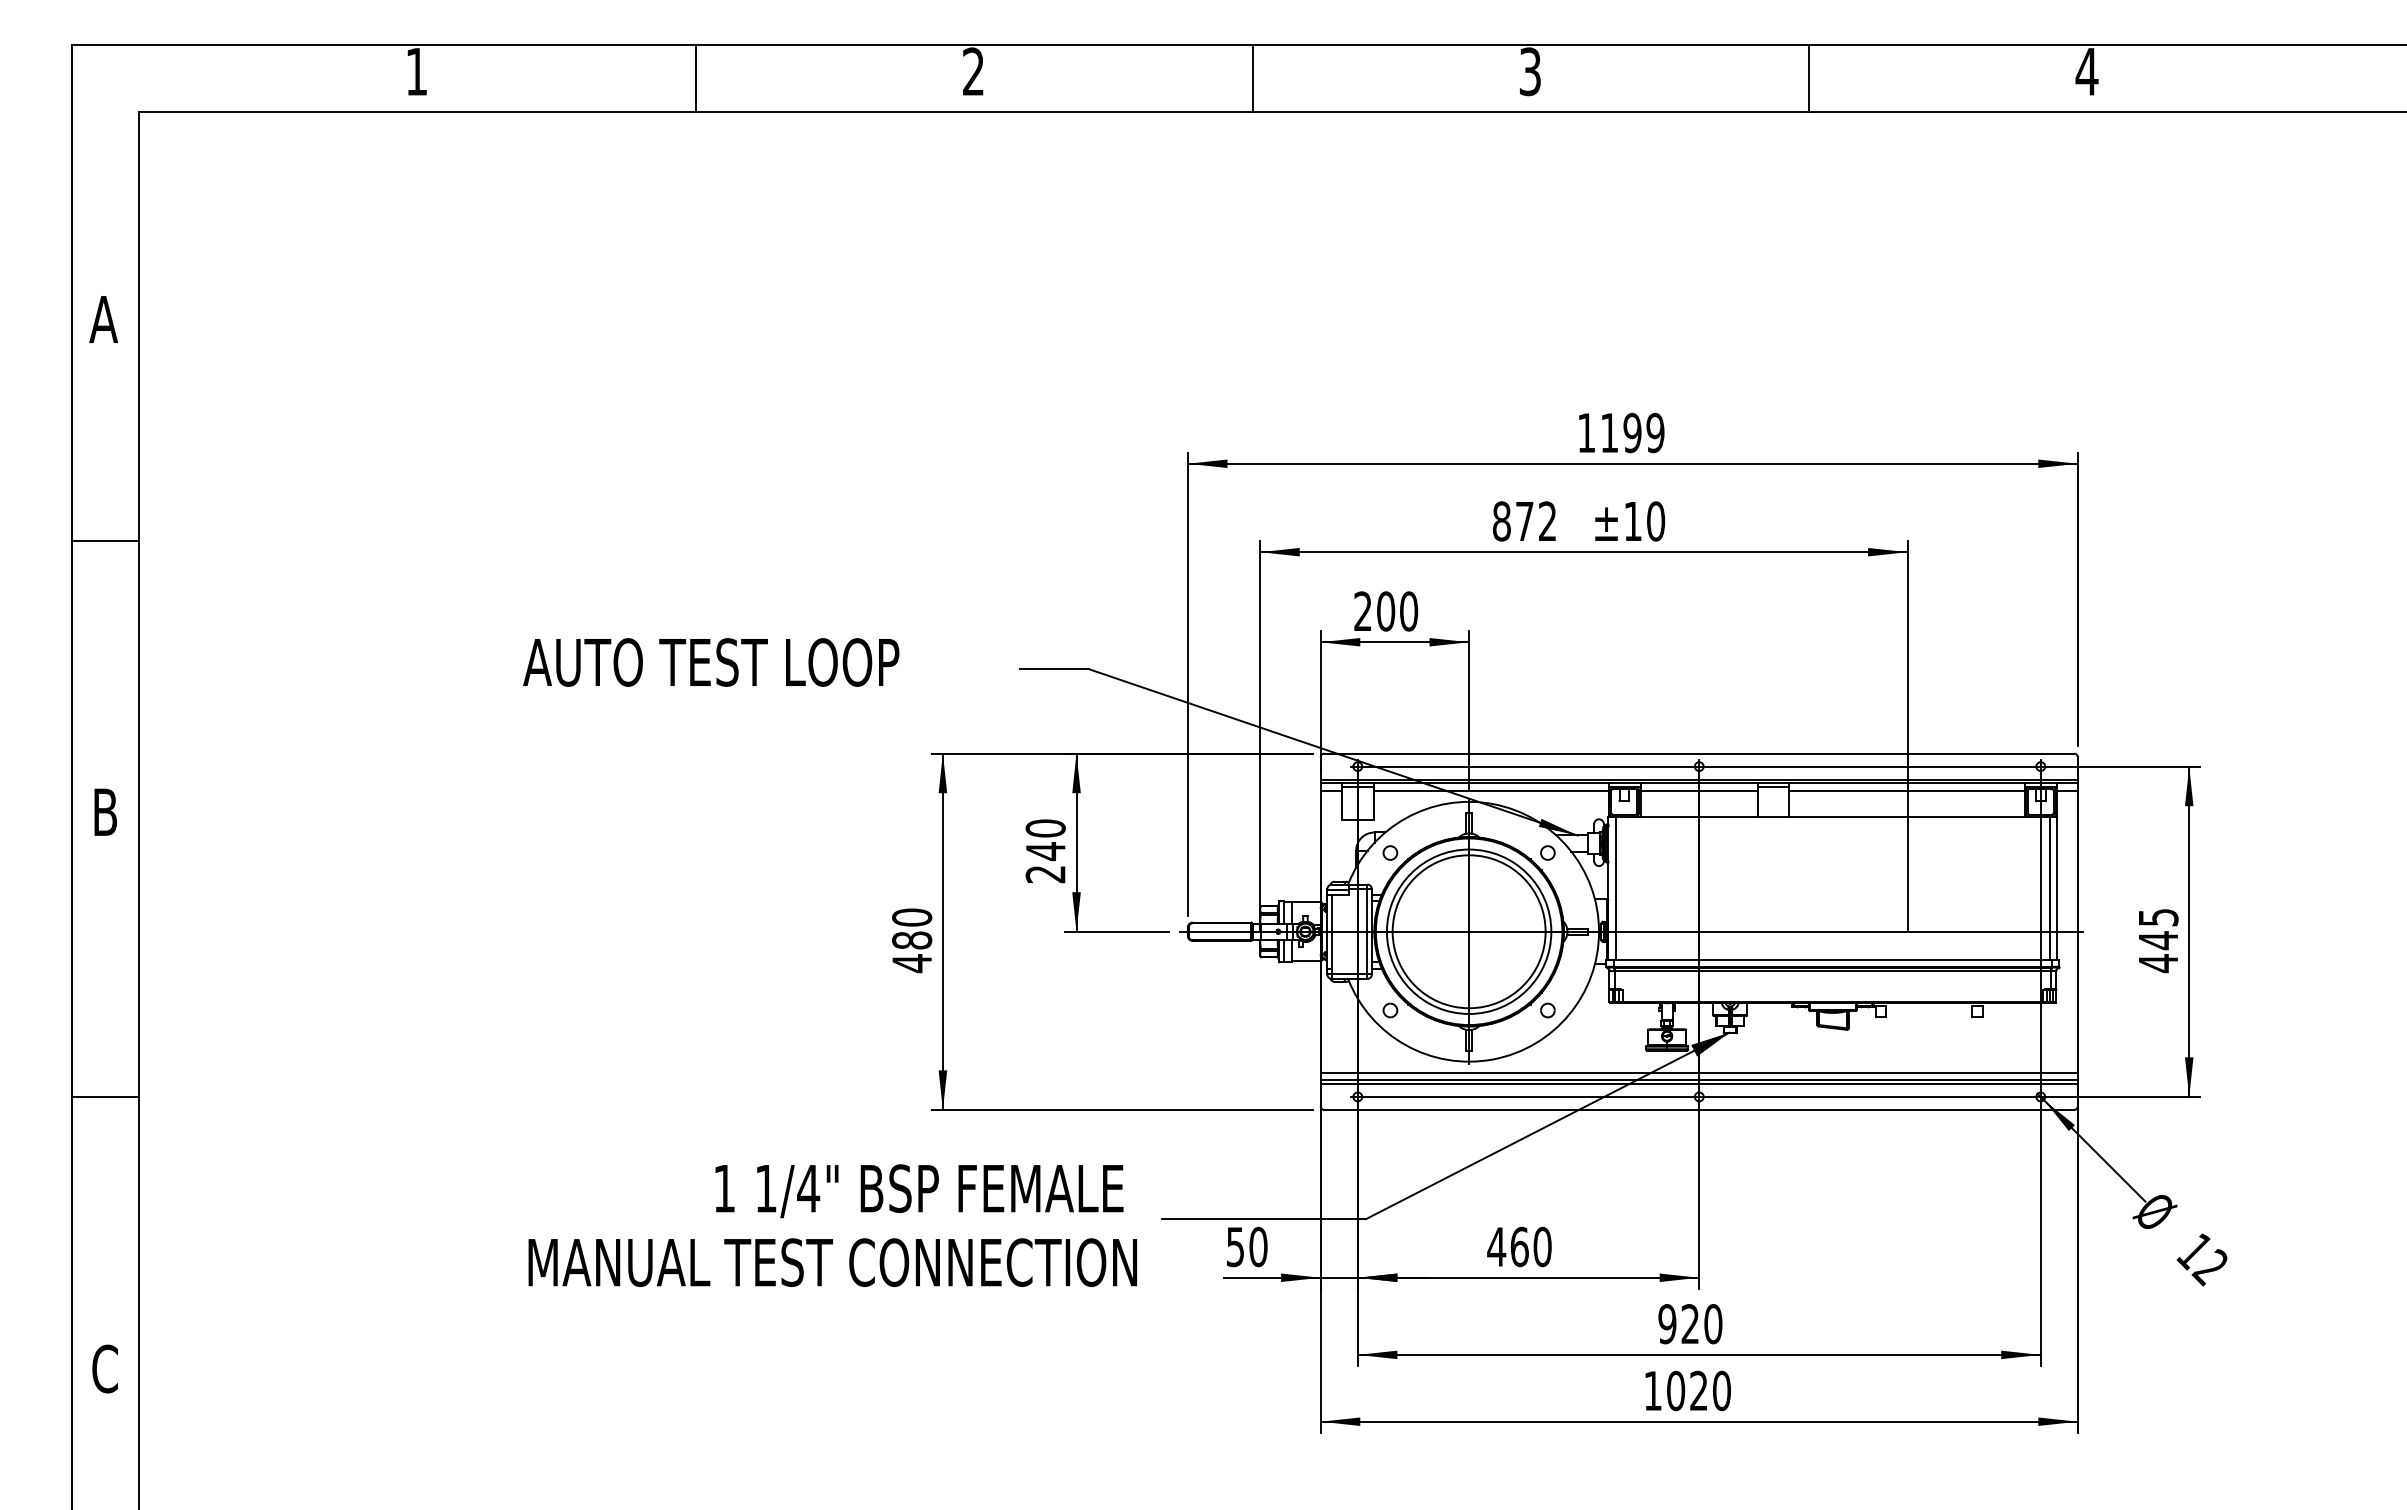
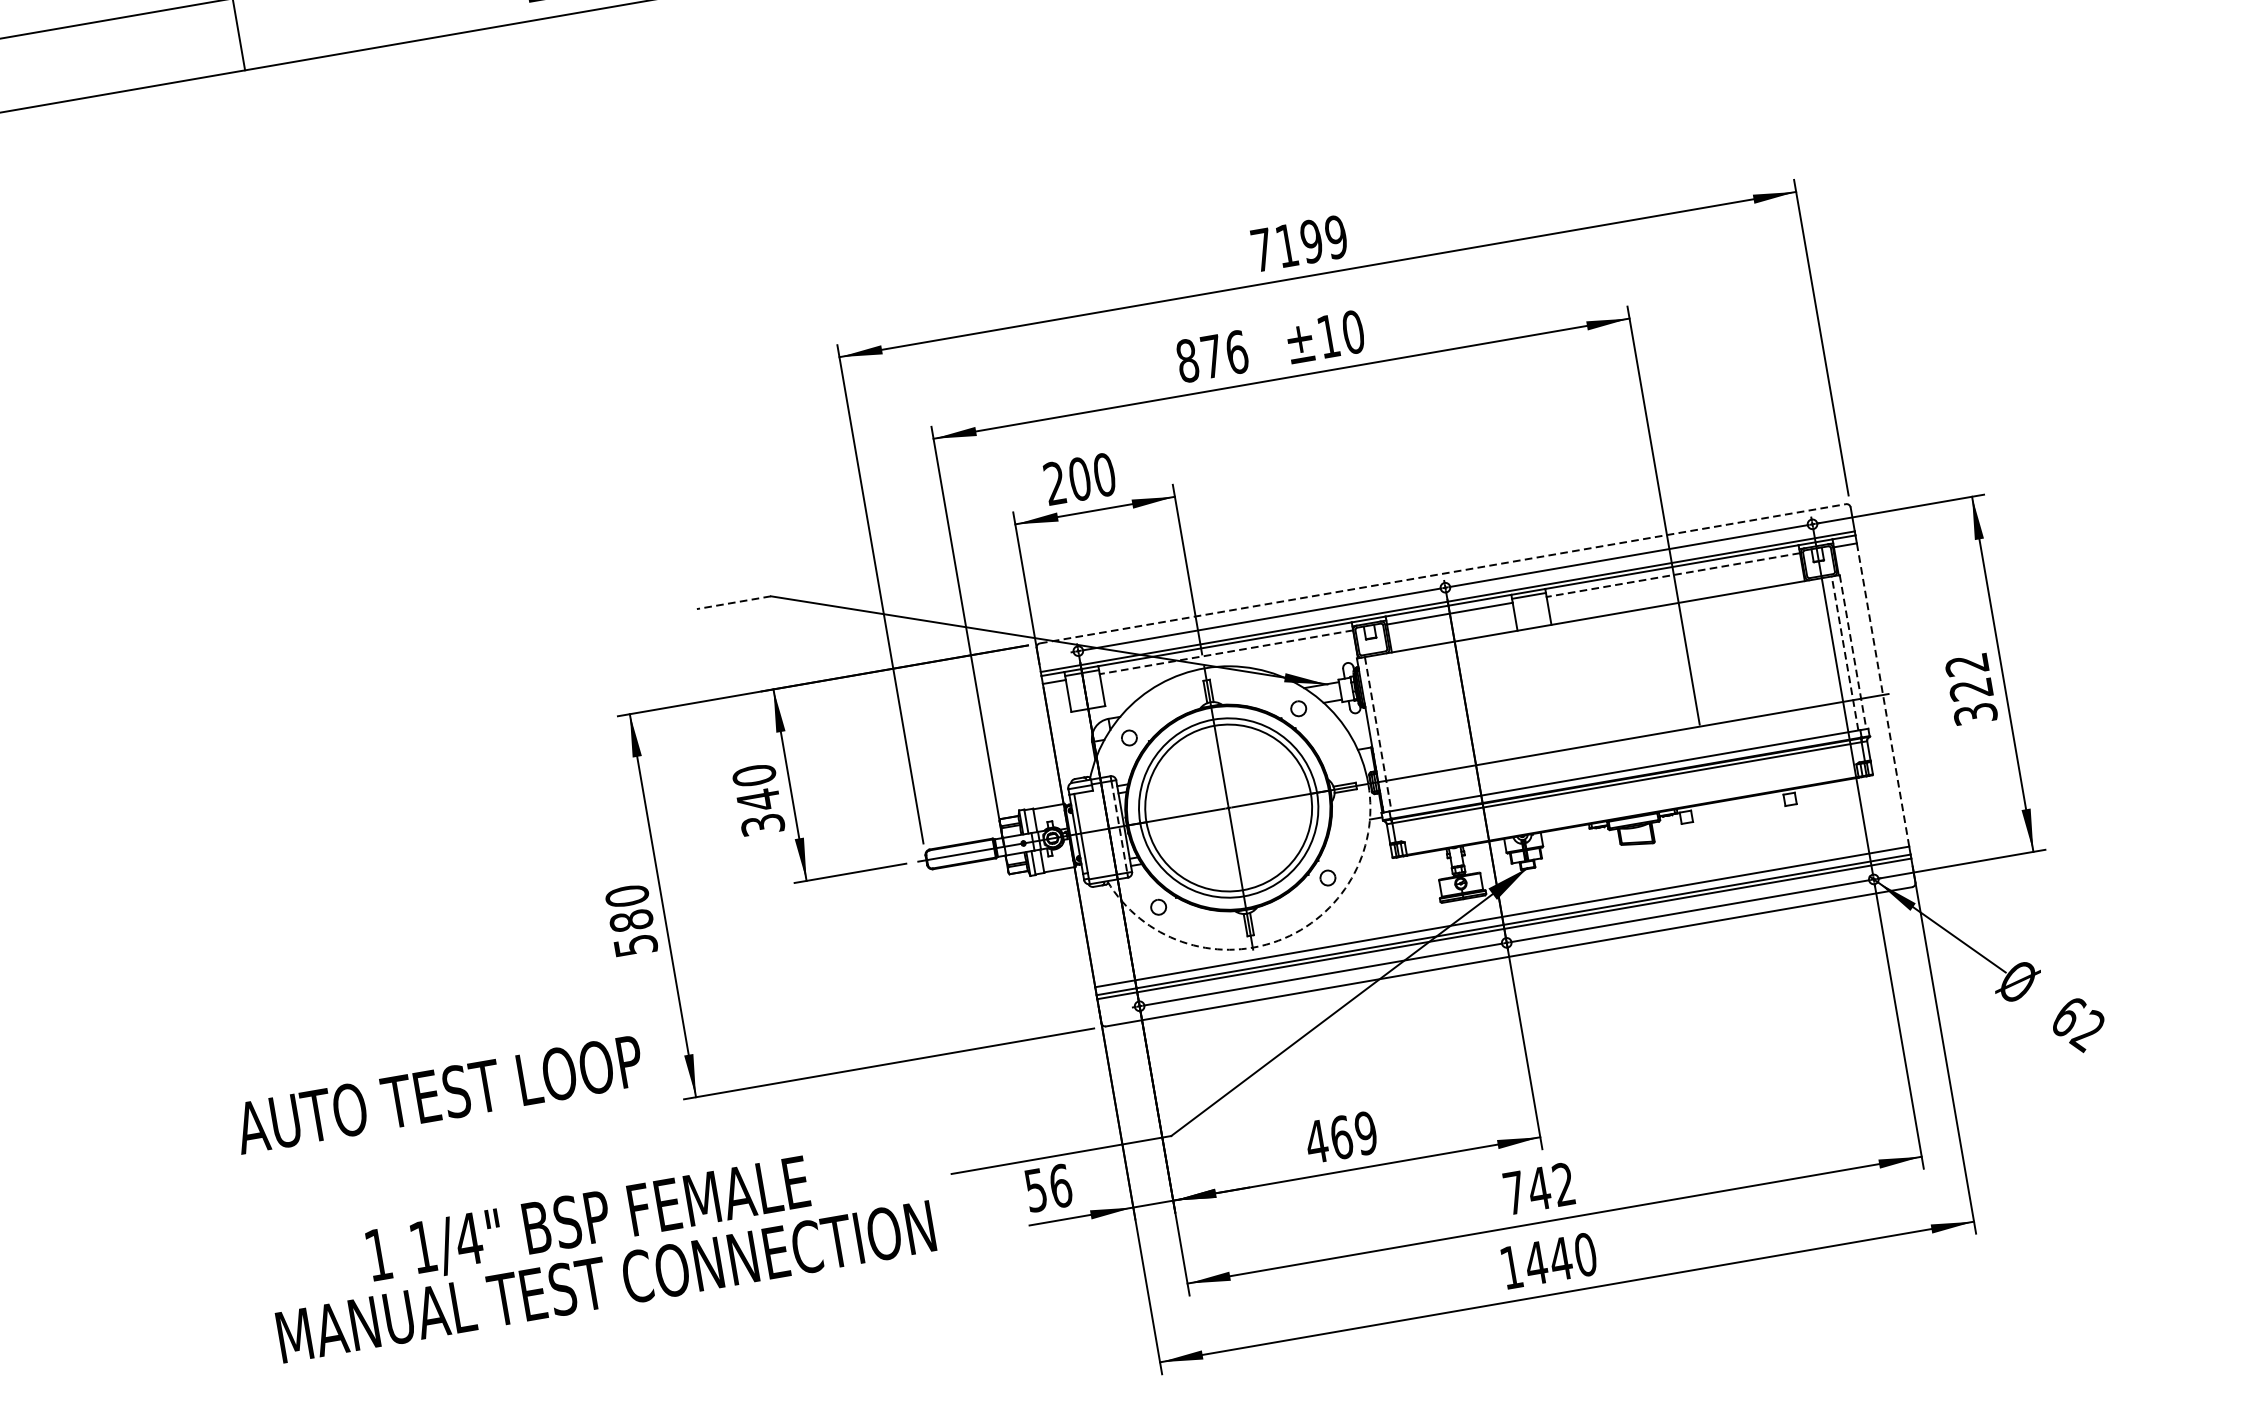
text: (1586, 432) -> (1262, 249), 1199 -> 7199
text: (1547, 521) -> (1236, 352), 872 -> 876
text: (711, 662) -> (439, 1094), moved
line: (1053, 669) -> (733, 603), solid -> dashed
line: (1699, 753) -> (1443, 573), solid -> dashed
line: (1491, 790) -> (1226, 652), solid -> dashed
line: (1907, 790) -> (1673, 574), solid -> dashed
text: (1045, 874) -> (762, 825), 240 -> 340
line: (1615, 888) -> (1377, 734), solid -> dashed
line: (2050, 888) -> (1845, 653), solid -> dashed
line: (2057, 888) -> (1853, 652), solid -> dashed
line: (1367, 931) -> (1119, 826), solid -> dashed
line: (2077, 931) -> (1882, 694), solid -> dashed
text: (2158, 941) -> (1971, 690), 445 -> 322
text: (912, 963) -> (636, 945), 480 -> 580
arc: (1493, 1059) -> (1278, 940), solid -> dashed
text: (919, 1191) -> (588, 1221), moved
text: (1258, 1246) -> (1060, 1185), 50 -> 56
text: (1542, 1247) -> (1366, 1133), 460 -> 469
text: (2194, 1251) -> (2067, 1017), 12 -> 62
text: (1690, 1324) -> (1539, 1189), 920 -> 742
text: (1687, 1390) -> (1548, 1260), 1020 -> 1440

